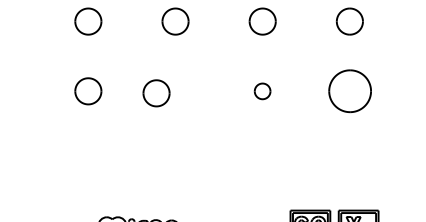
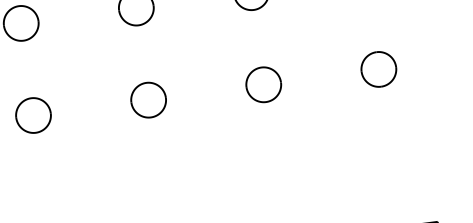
part: (262, 91) -> (263, 85), size x1.67
part: (349, 91) -> (378, 69), size x0.62
part: (156, 93) -> (148, 100), moved

